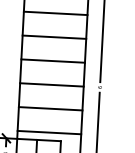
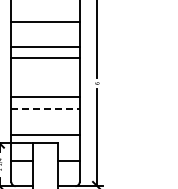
line: (55, 13) -> (45, 21), moved
line: (54, 37) -> (45, 47), moved
line: (51, 84) -> (45, 96), moved
line: (51, 109) -> (46, 109), solid -> dashed

